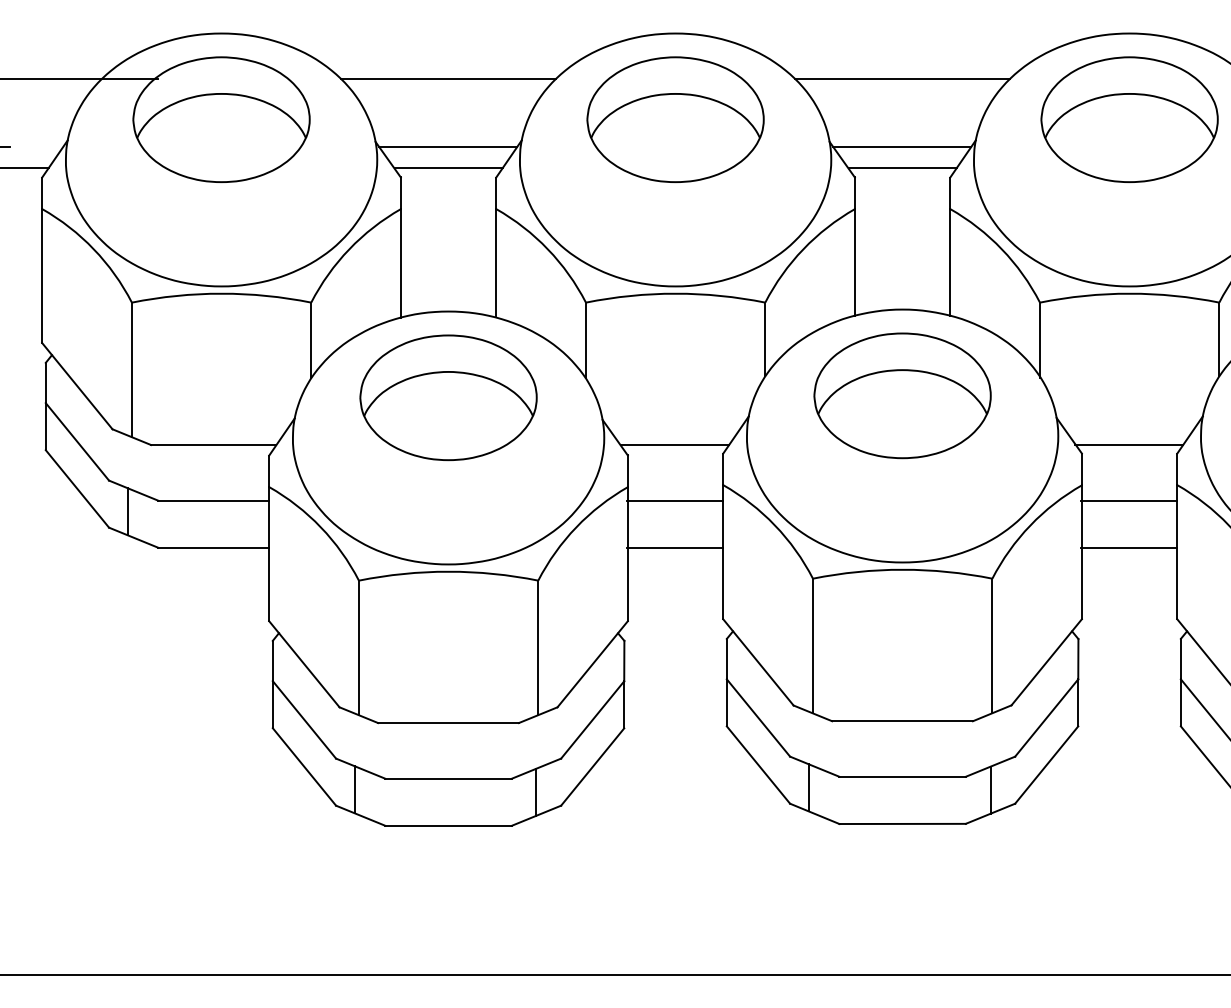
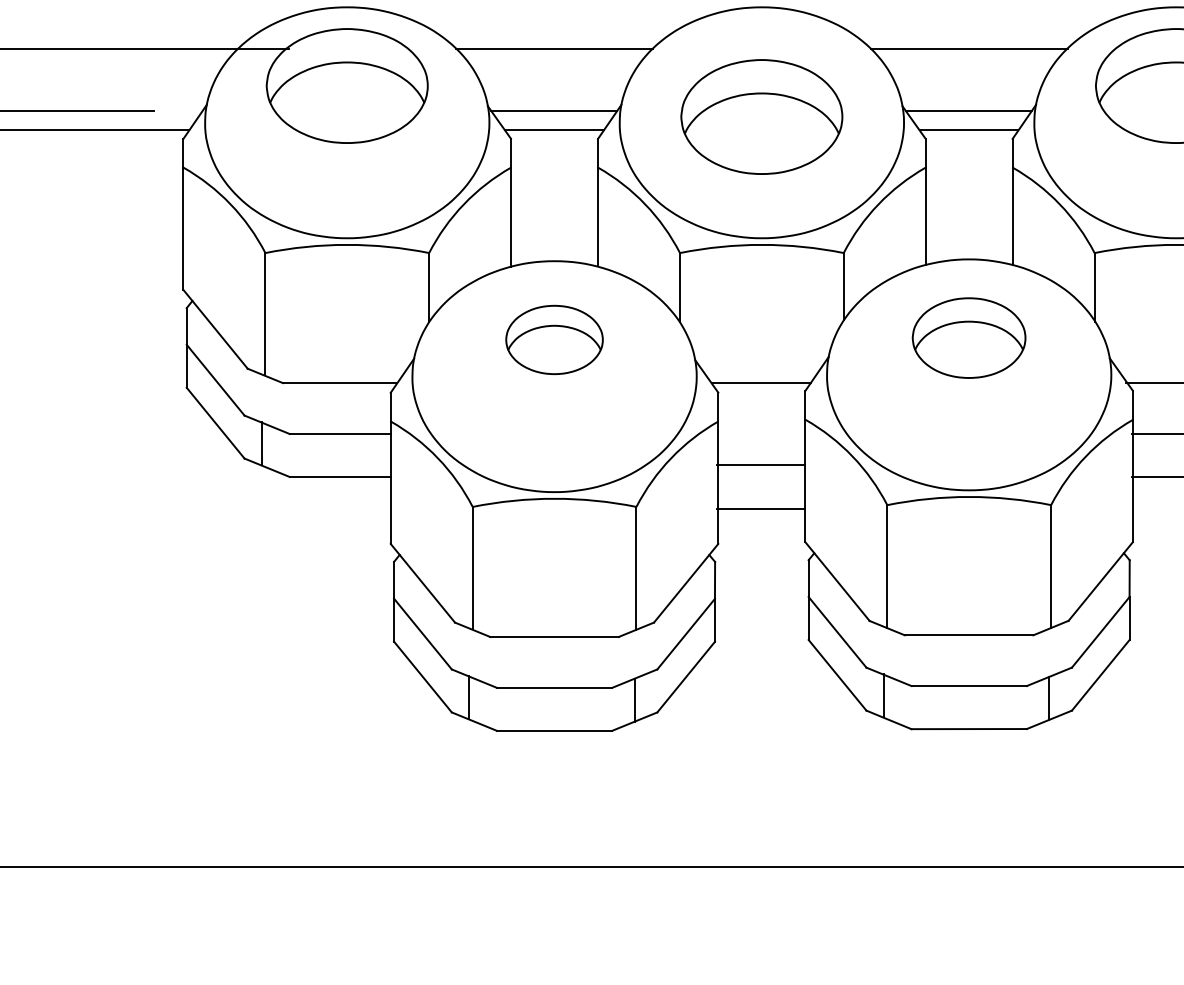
part: (675, 119) -> (761, 116), moved
part: (901, 395) -> (968, 337), size x0.7
part: (448, 397) -> (554, 339), size x0.6
line: (675, 500) -> (761, 464), moved
line: (675, 547) -> (761, 508), moved

